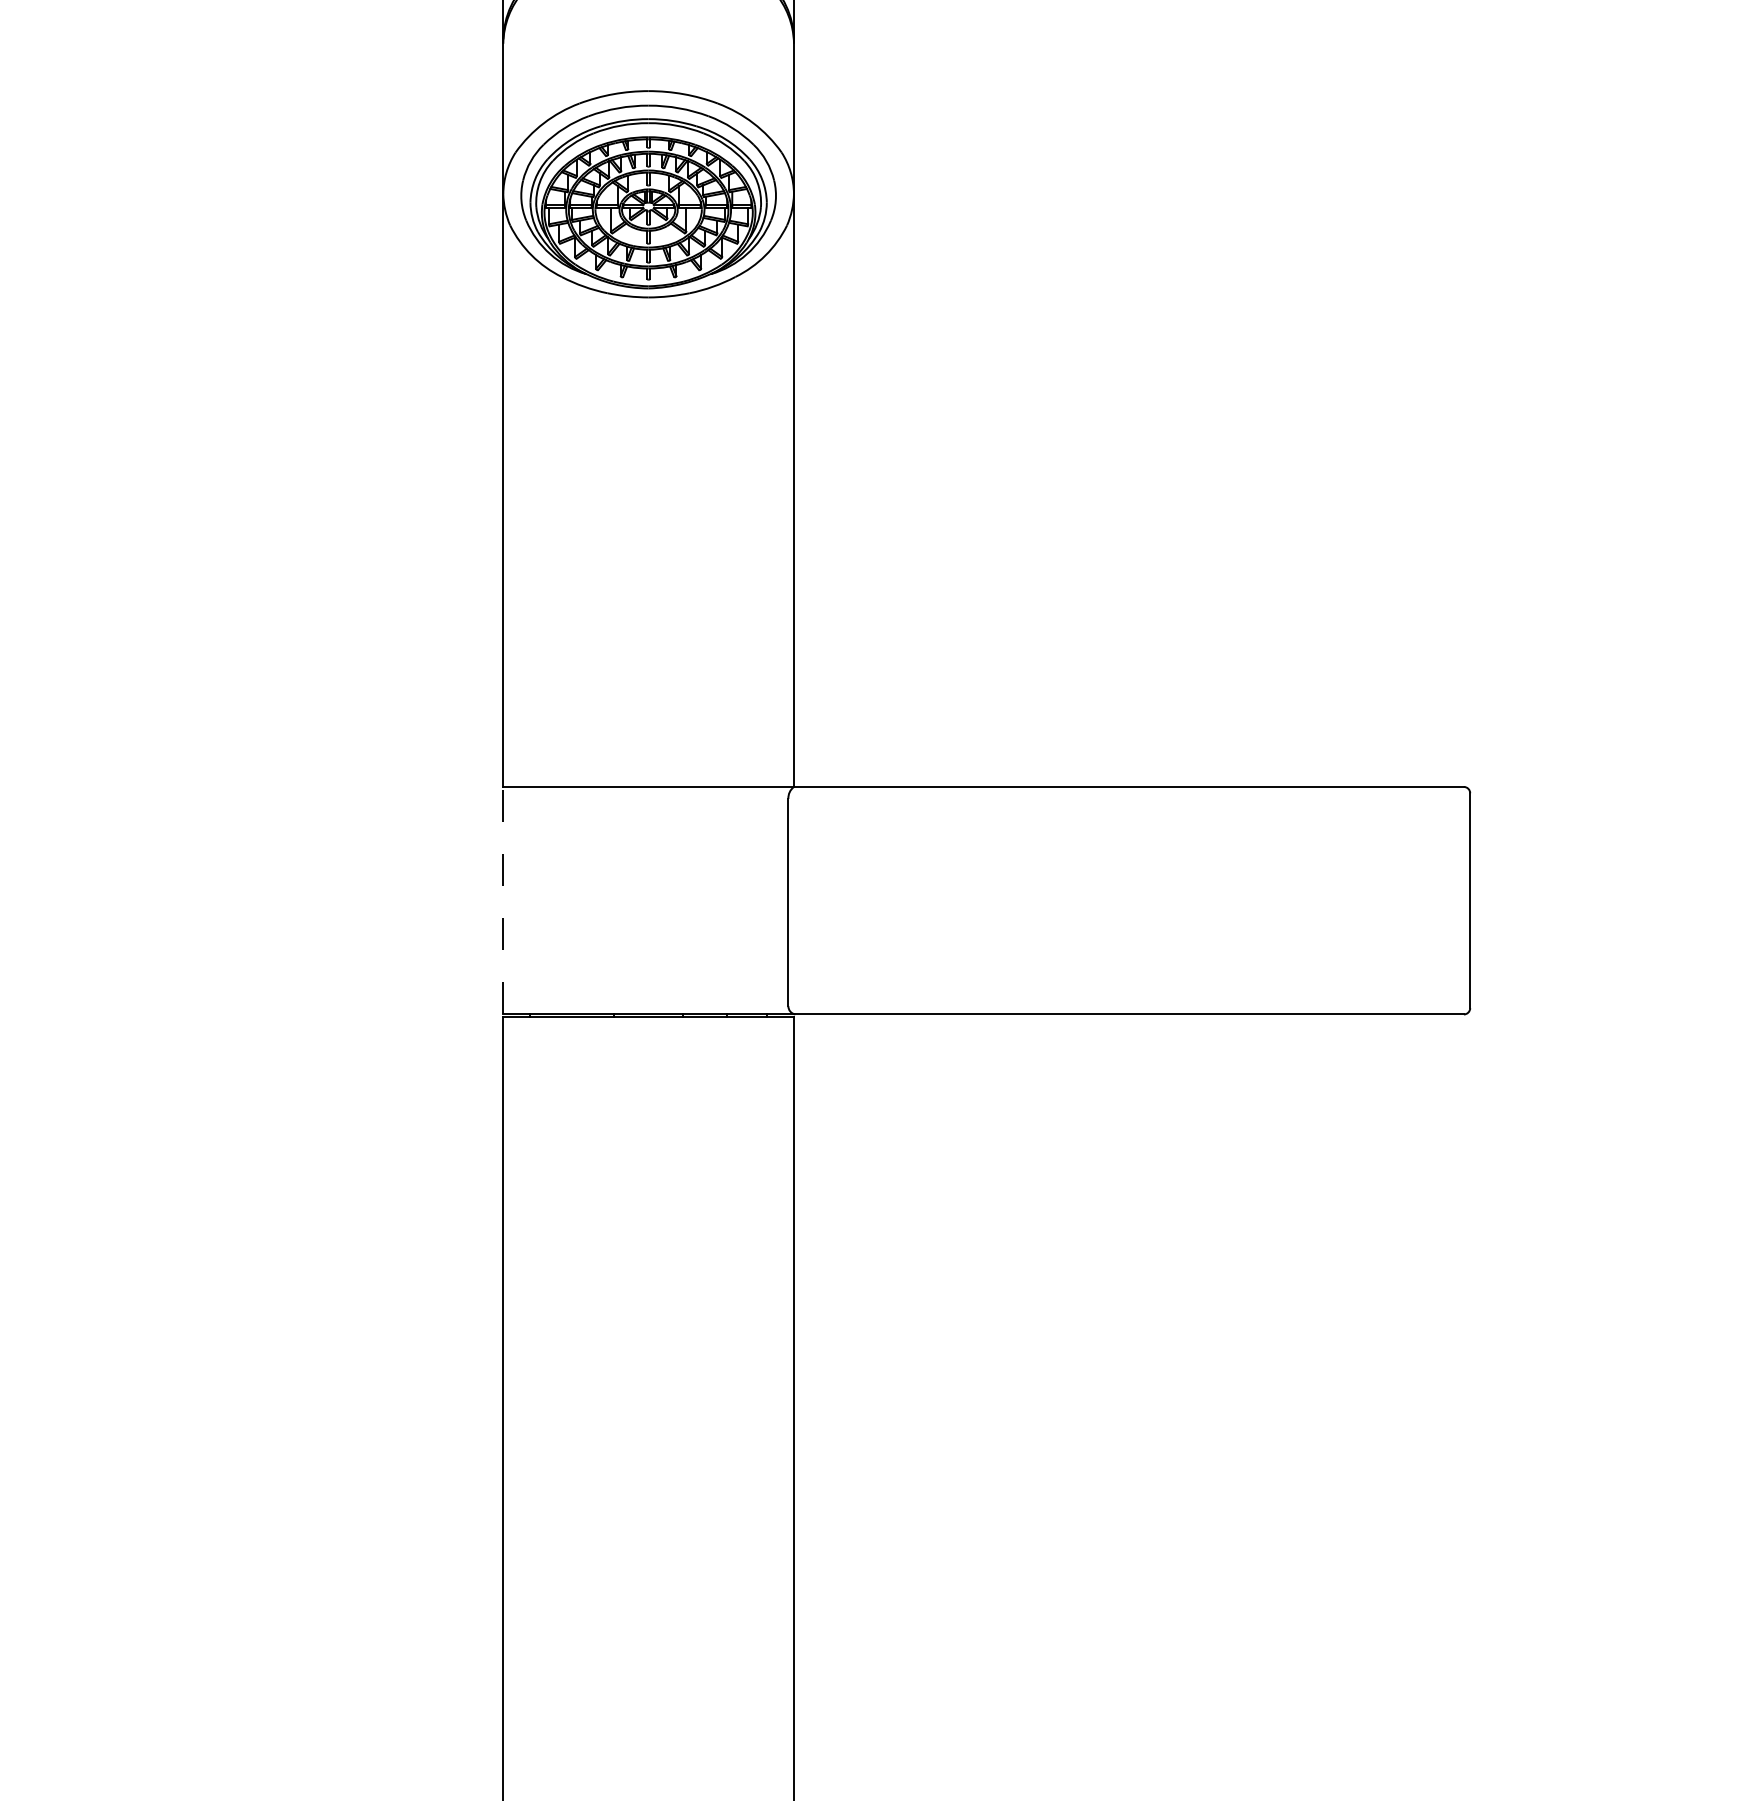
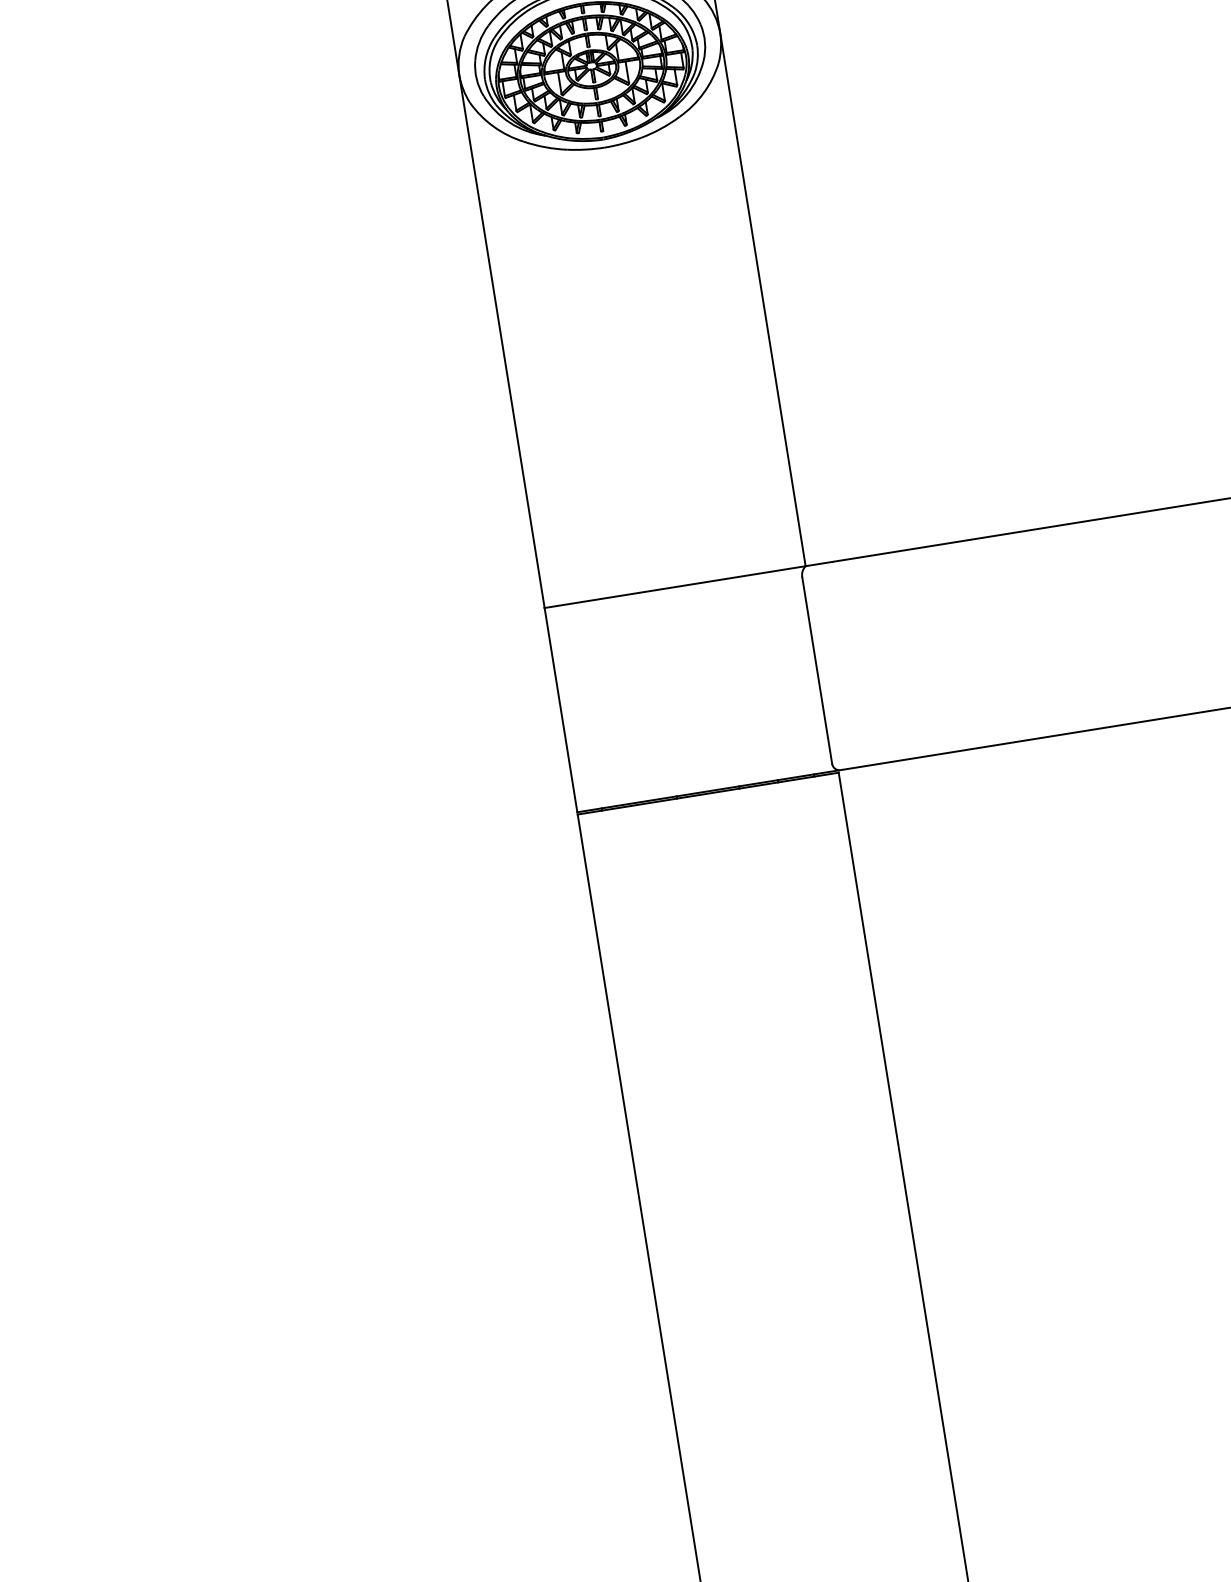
line: (503, 900) -> (561, 709), dashed -> solid

